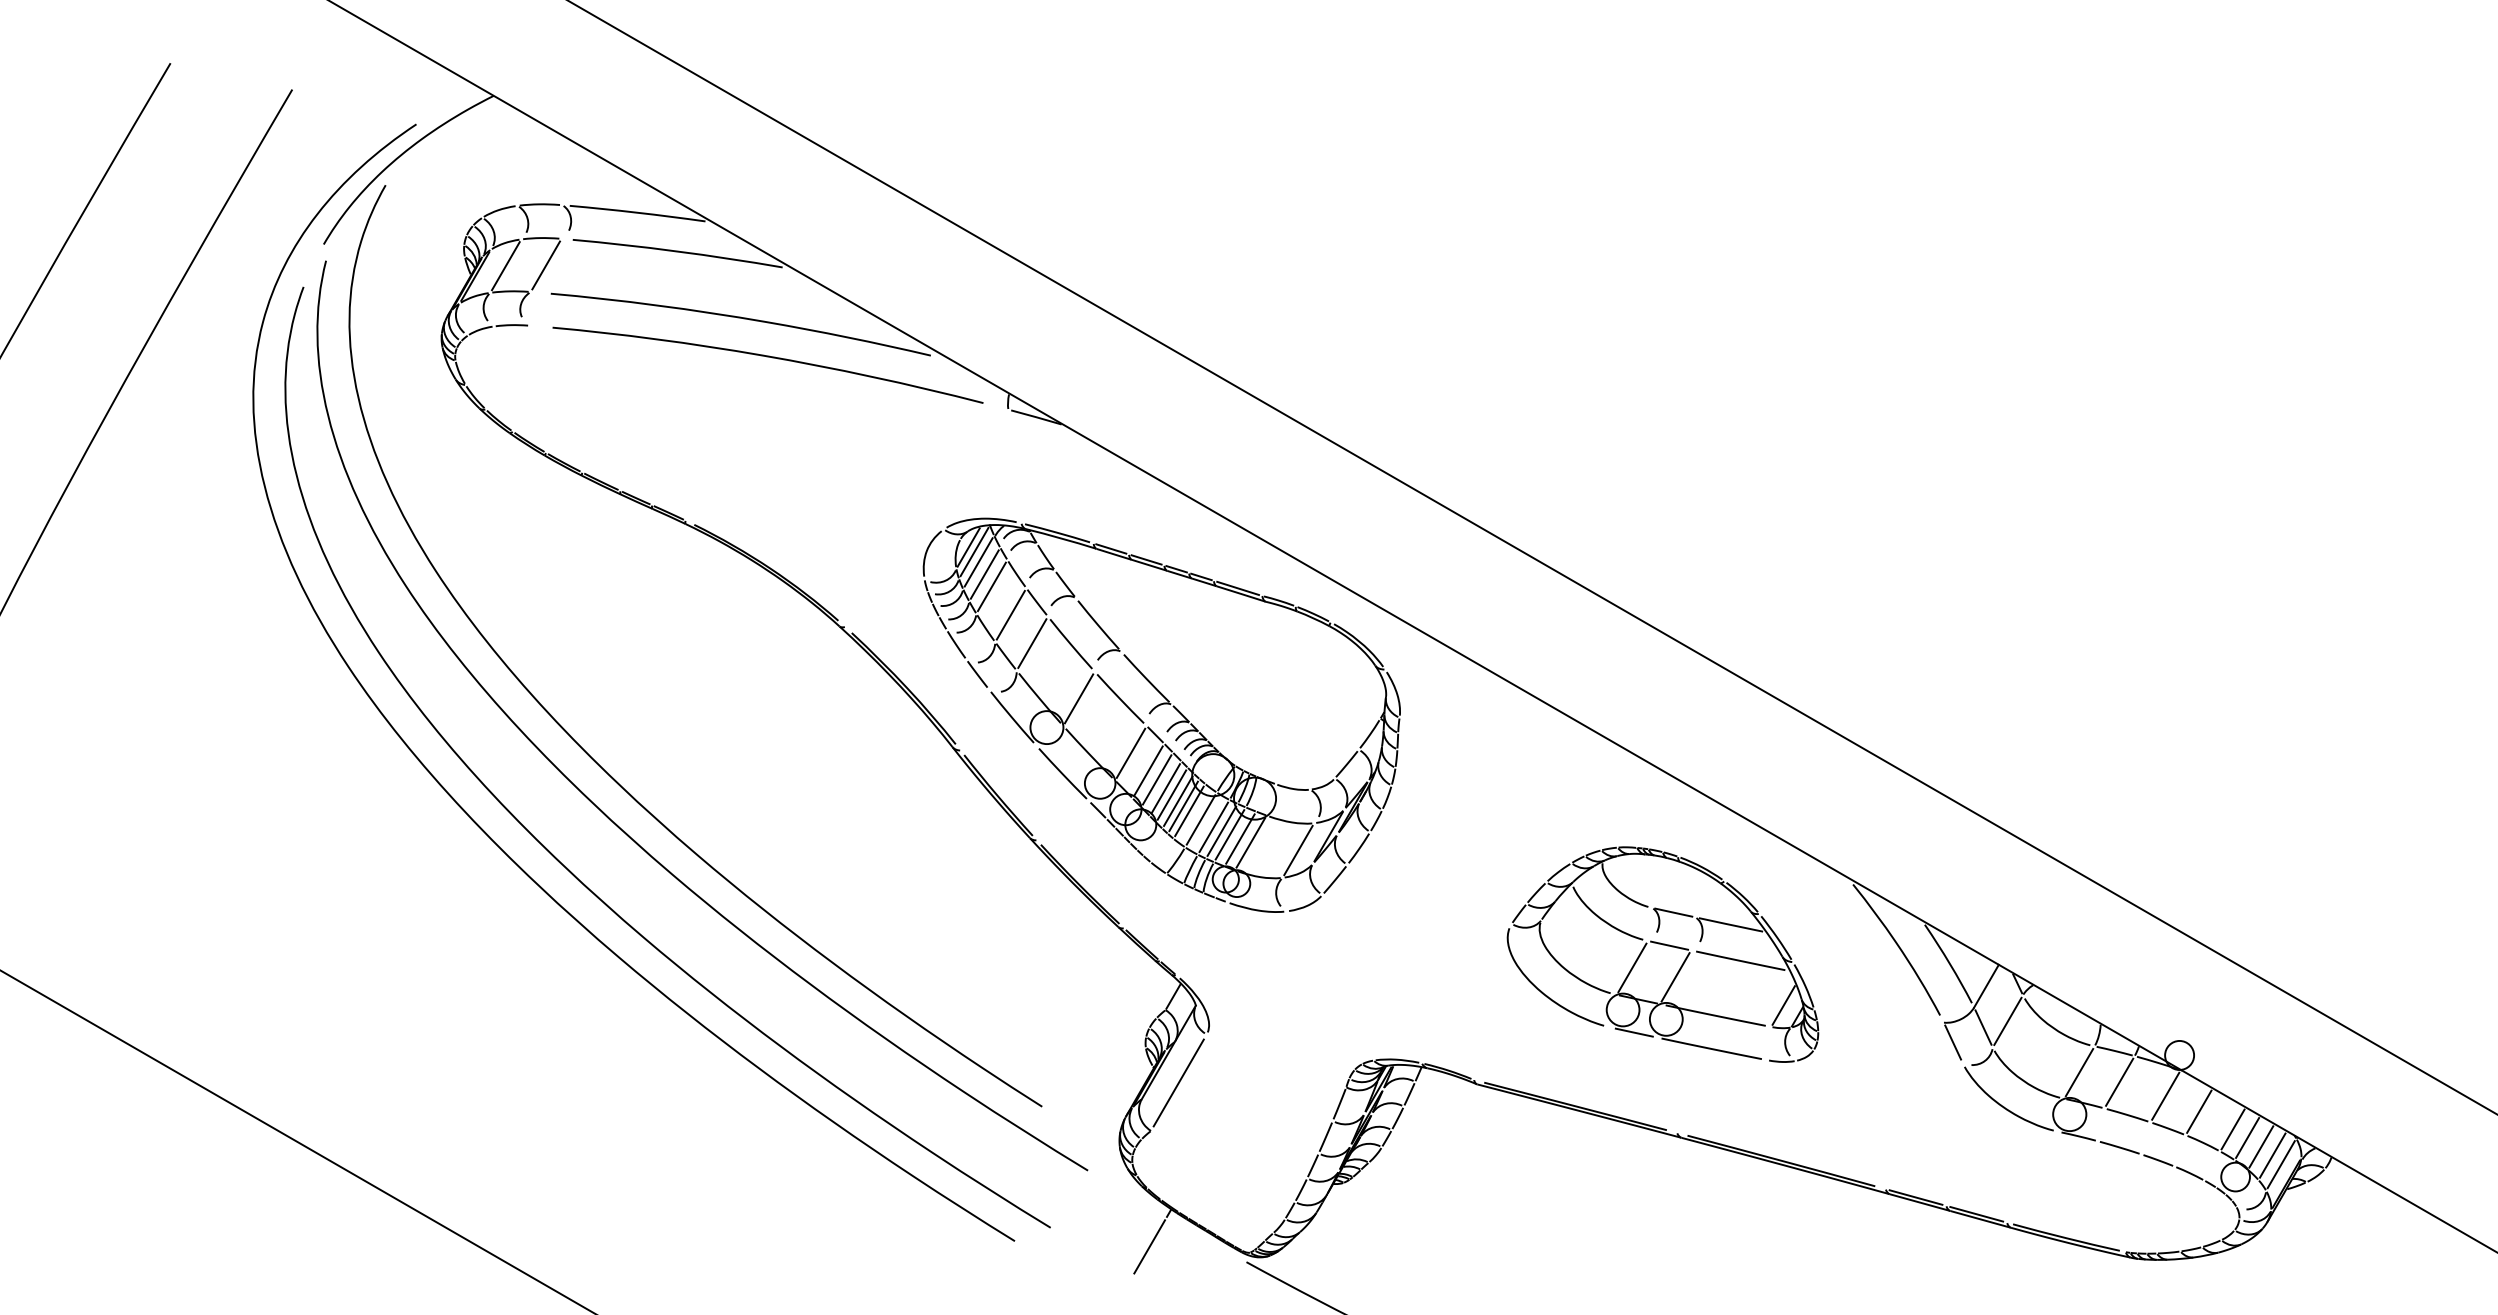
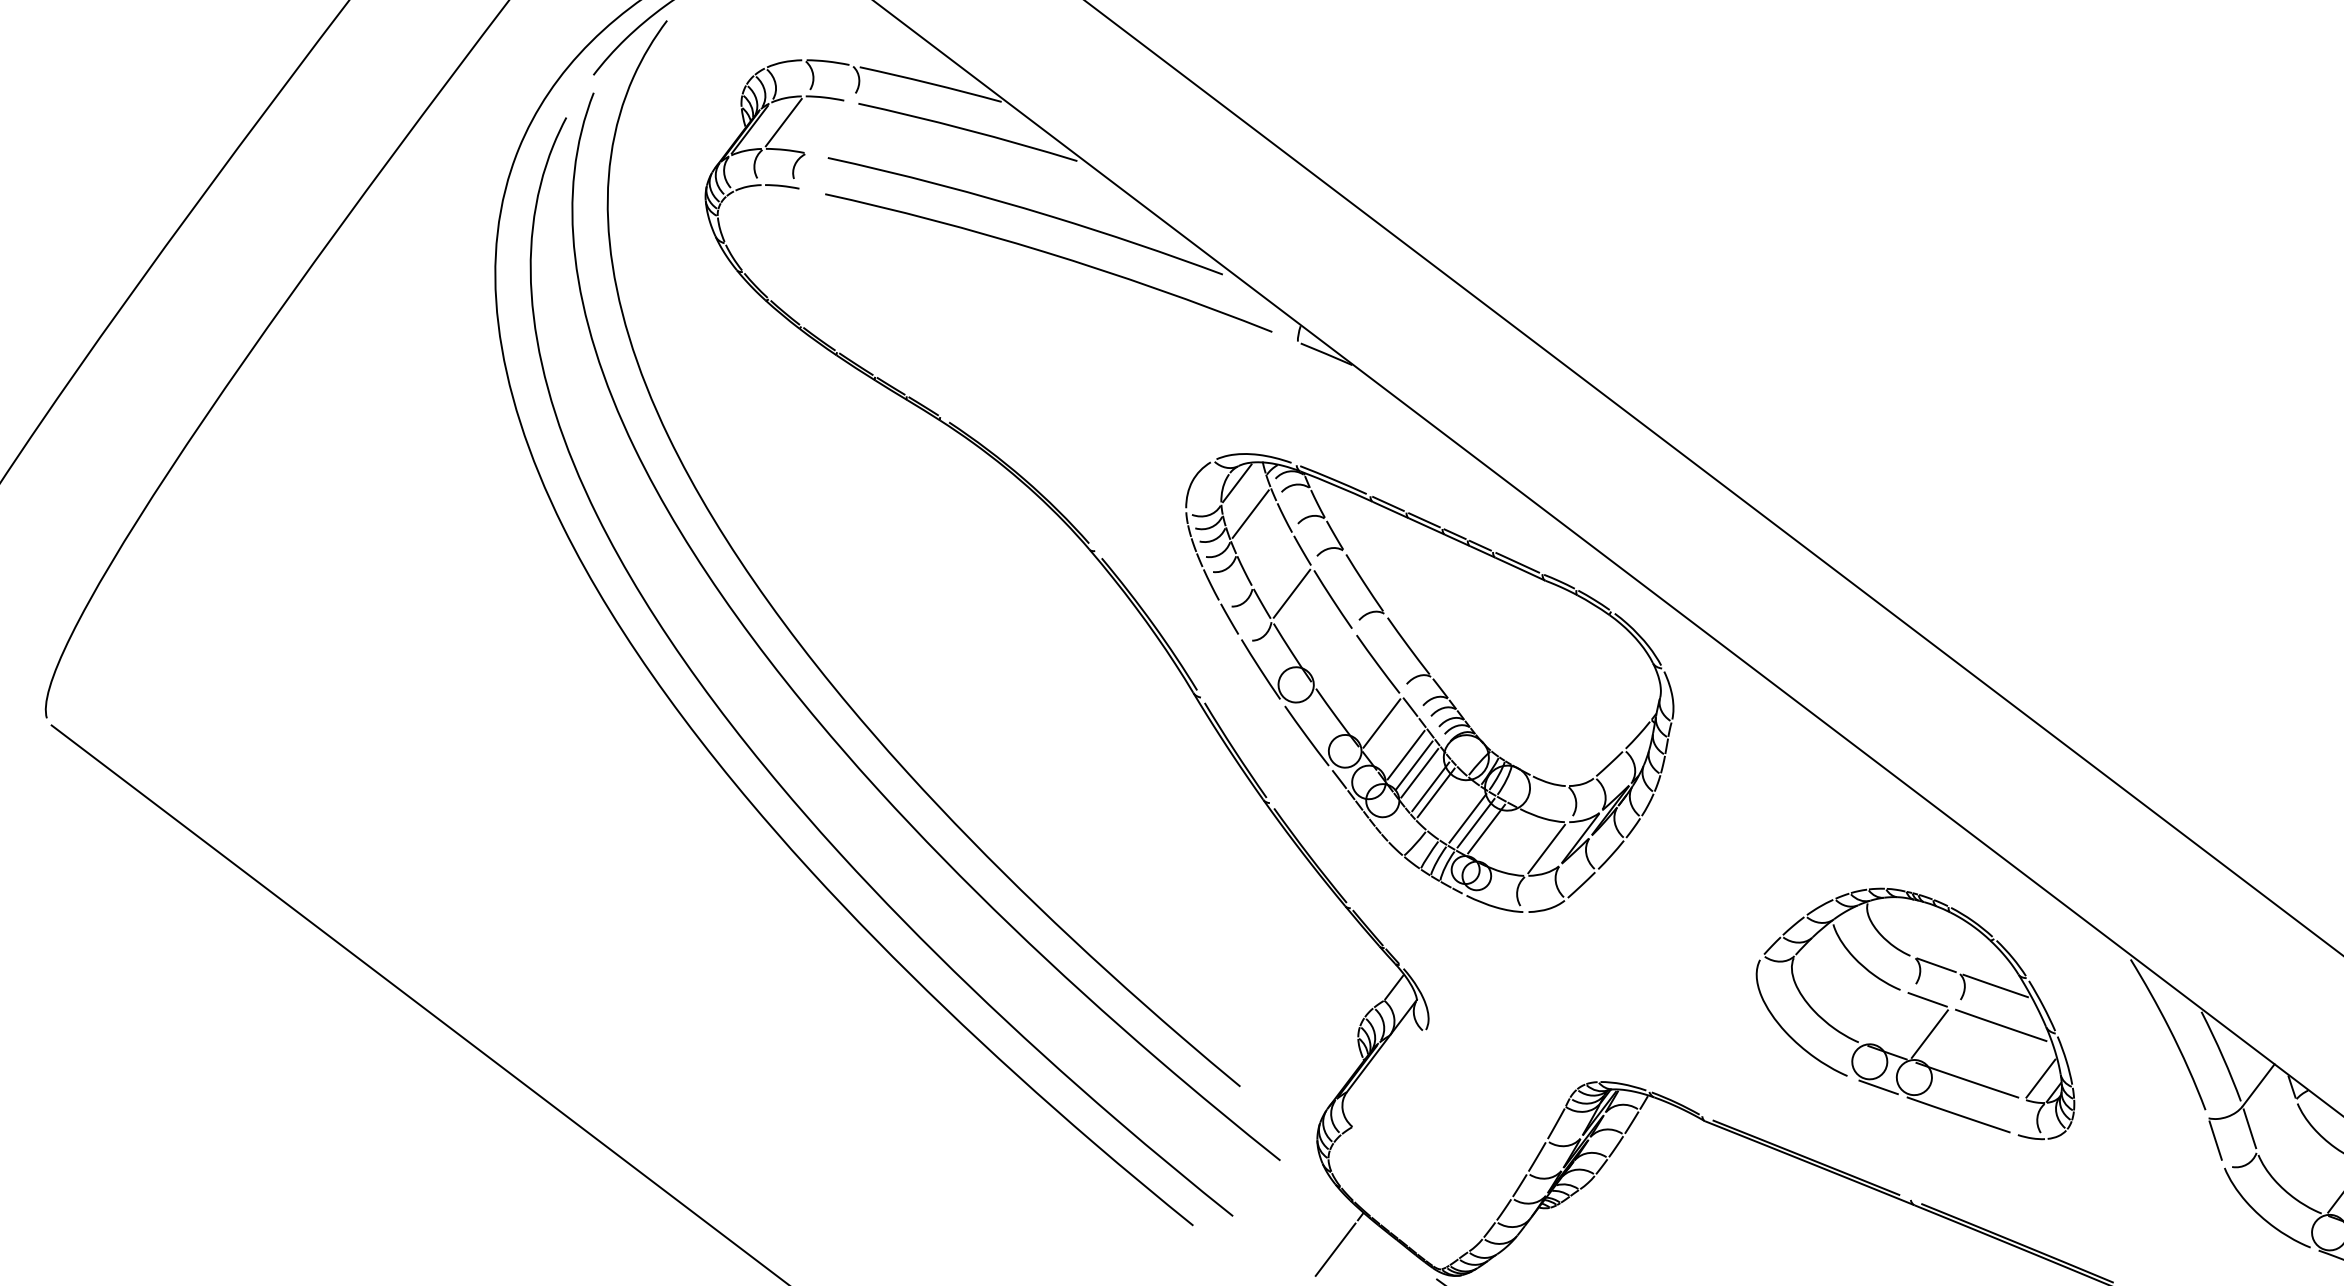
line: (546, 265) -> (827, 127), removed
line: (974, 551) -> (1242, 488), removed
line: (978, 562) -> (1245, 500), removed
line: (991, 586) -> (1256, 527), removed
line: (1010, 614) -> (1272, 559), removed
line: (1078, 698) -> (1333, 658), removed
line: (1148, 770) -> (1398, 744), removed
line: (1178, 800) -> (1426, 779), removed
line: (1200, 819) -> (1446, 803), removed
line: (1213, 827) -> (1459, 813), removed
line: (1250, 842) -> (1496, 834), removed
line: (1632, 967) -> (1885, 1017), removed
line: (2007, 1020) -> (2276, 1124), removed
line: (1178, 1082) -> (1388, 1079), removed

